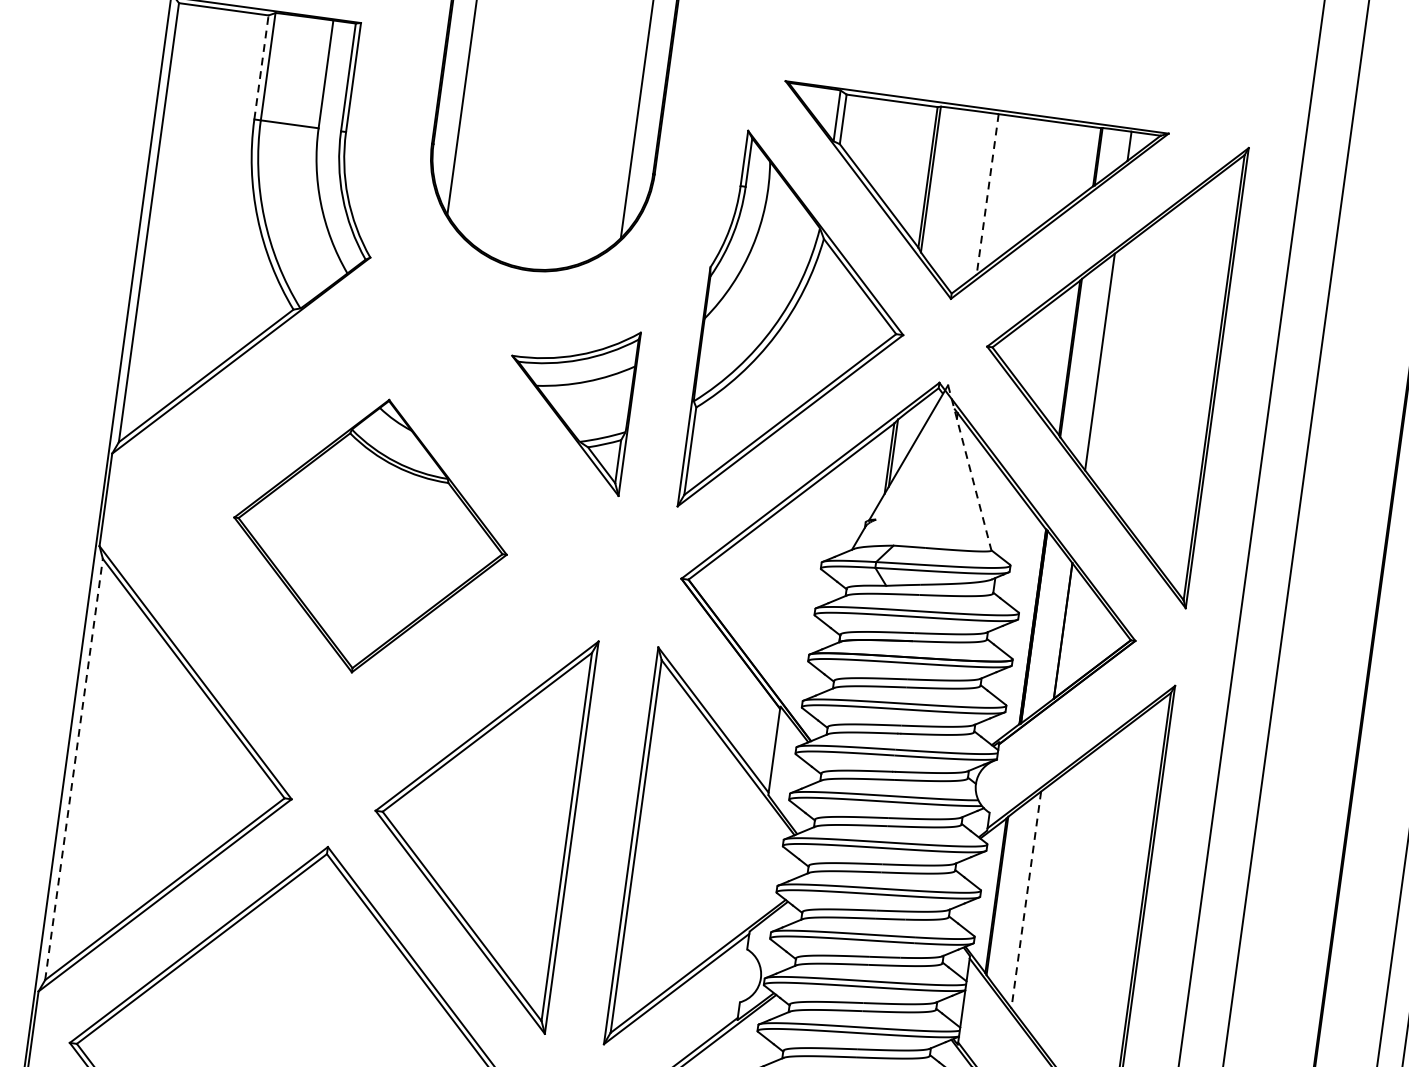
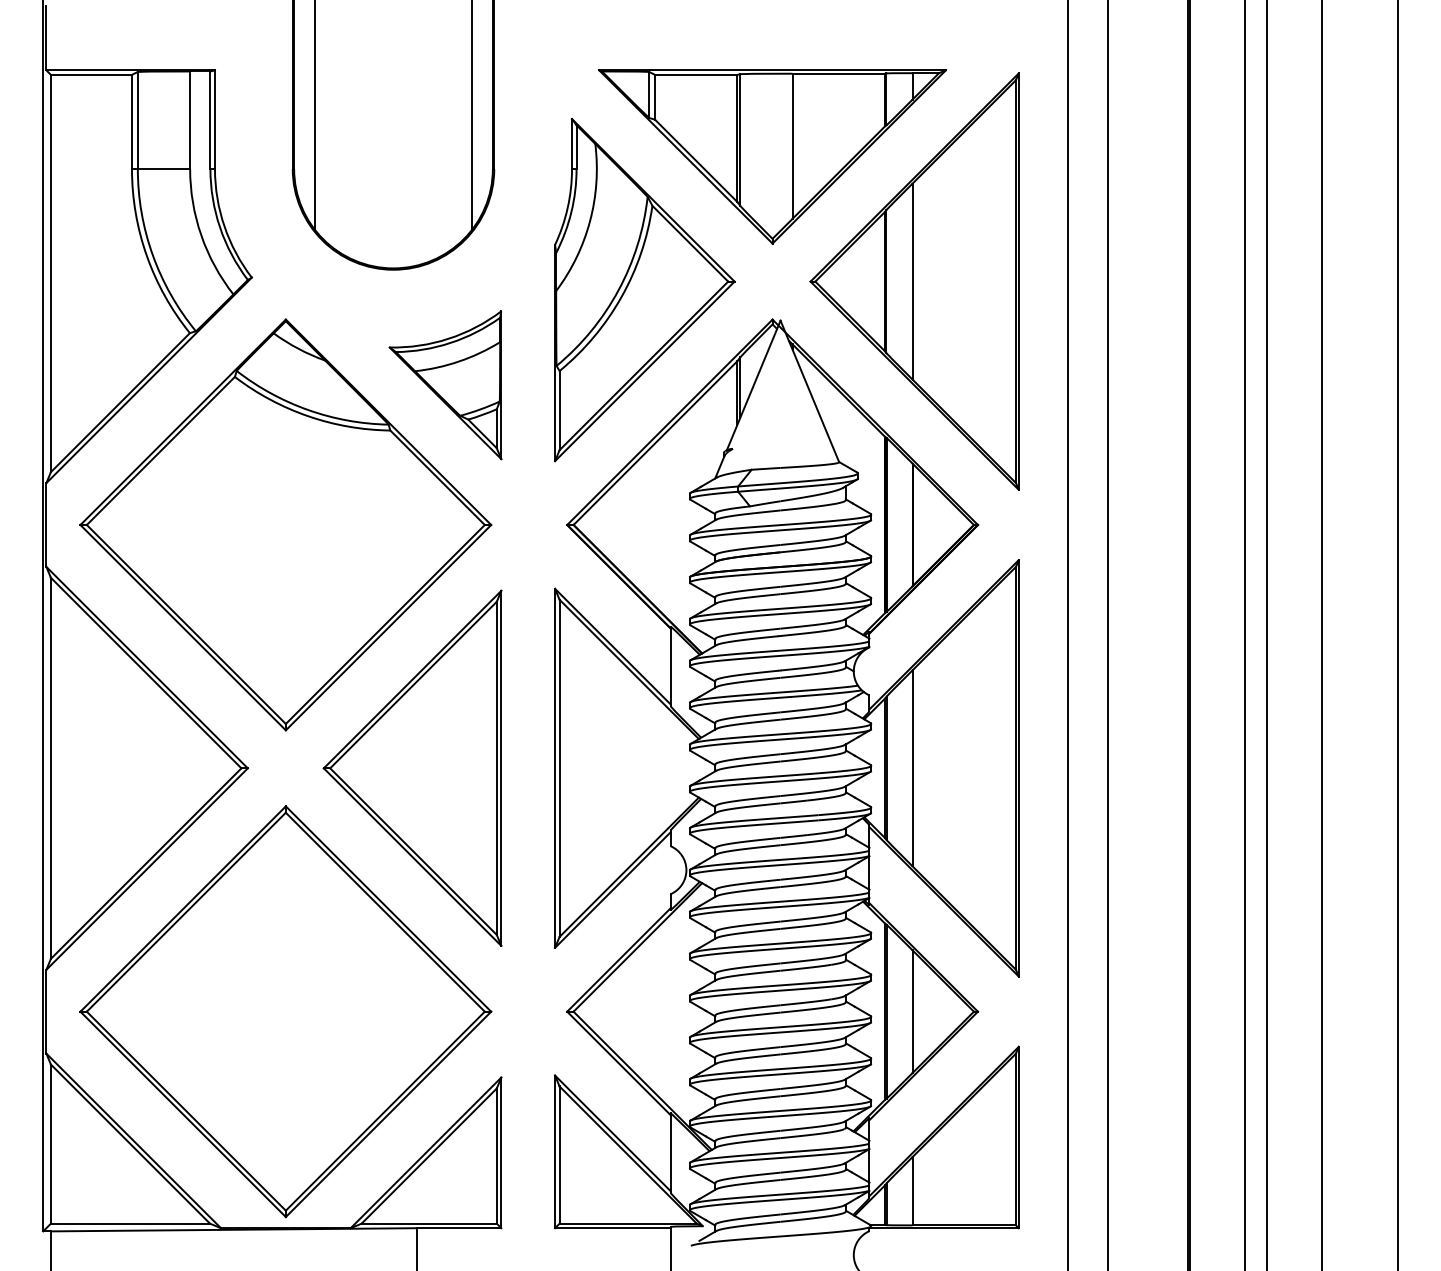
line: (261, 66) -> (131, 121), dashed -> solid
line: (987, 194) -> (792, 146), dashed -> solid
line: (969, 467) -> (809, 391), dashed -> solid
part: (370, 535) -> (285, 524), size x1.67
line: (73, 769) -> (50, 768), dashed -> solid
line: (1026, 900) -> (912, 768), dashed -> solid

